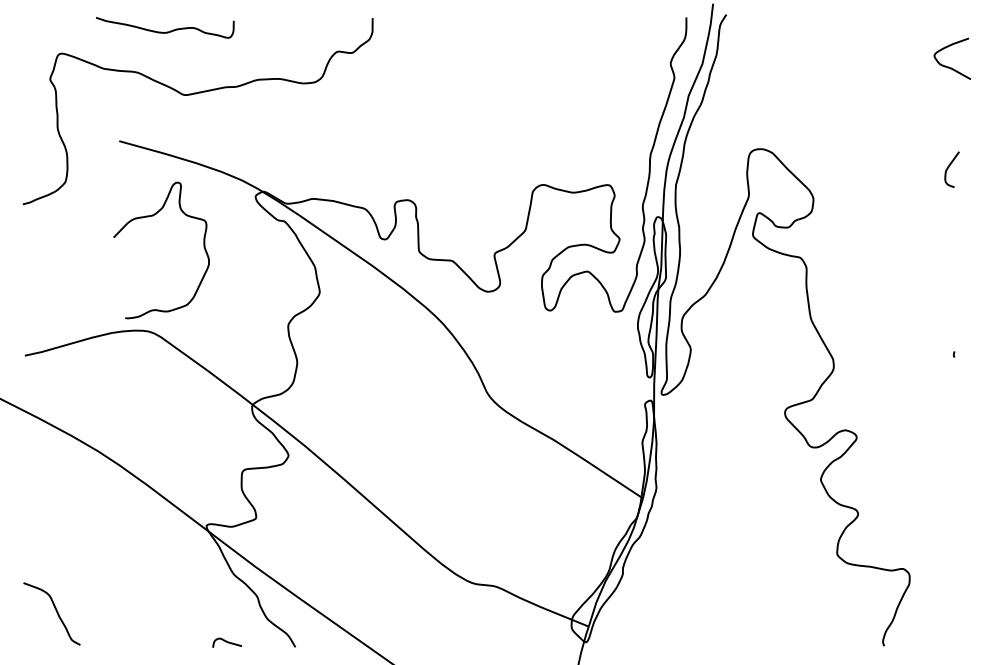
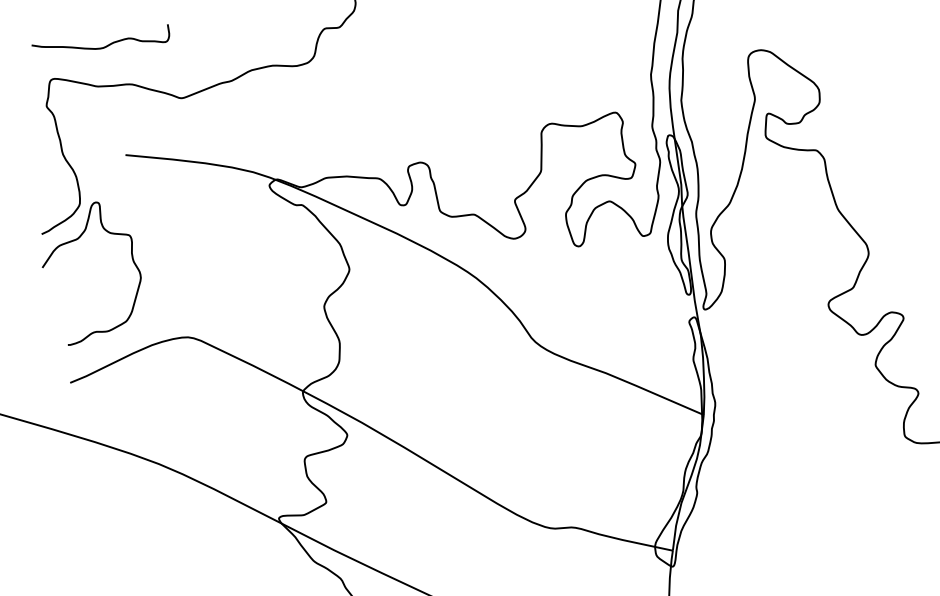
curve: (166, 31) -> (103, 46), moved
curve: (153, 216) -> (77, 240), moved

